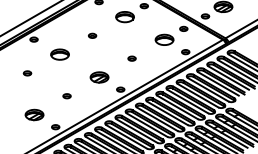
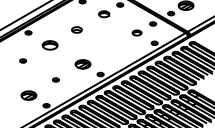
part: (124, 17) -> (103, 14), size x0.7
part: (92, 35) -> (77, 29), size x1.6
part: (164, 39) -> (137, 32), size x0.6
part: (131, 58) -> (109, 48), removed

